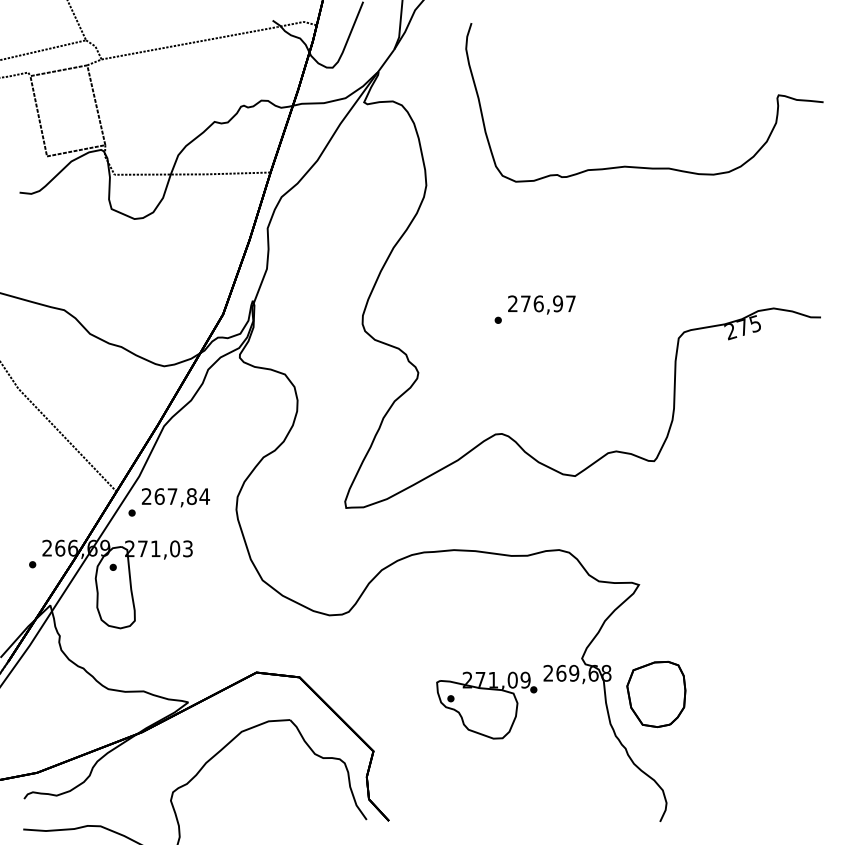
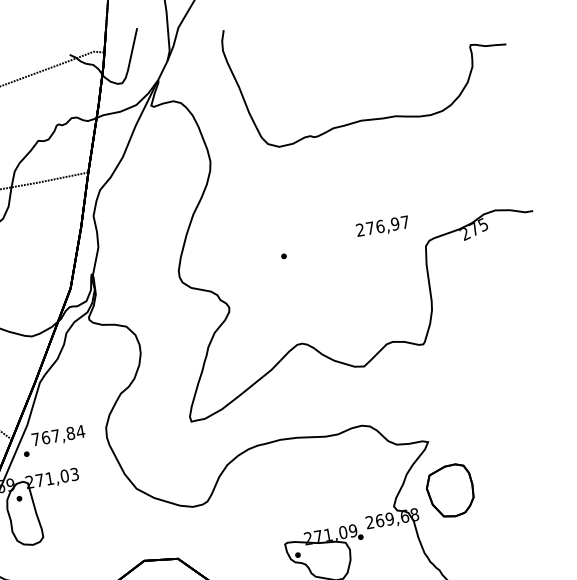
text: (541, 304) -> (382, 226), moved
text: (146, 496) -> (35, 439), 267,84 -> 767,84
part: (656, 694) -> (450, 491), moved

